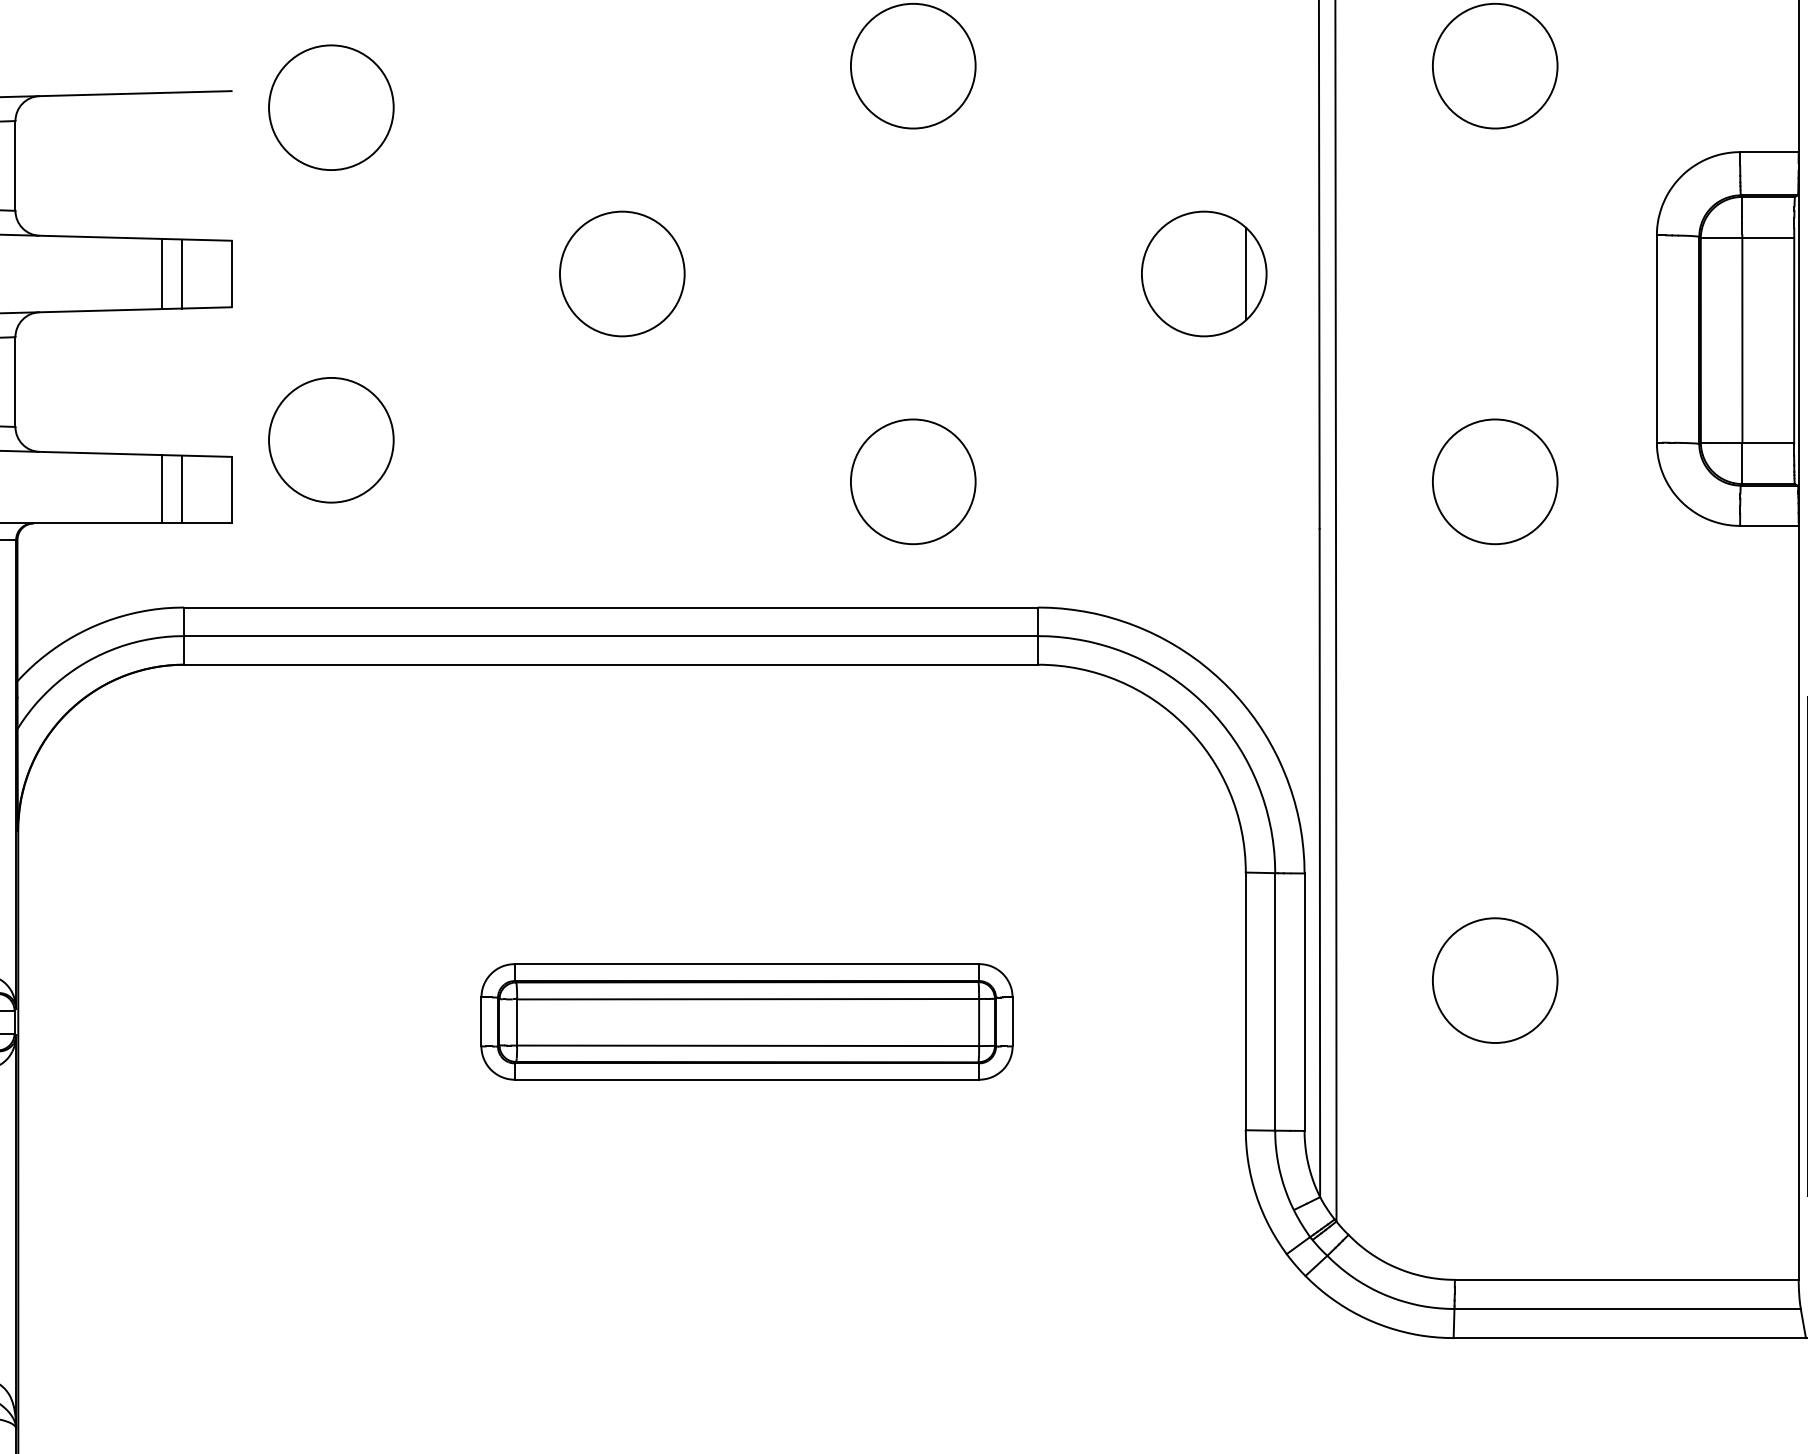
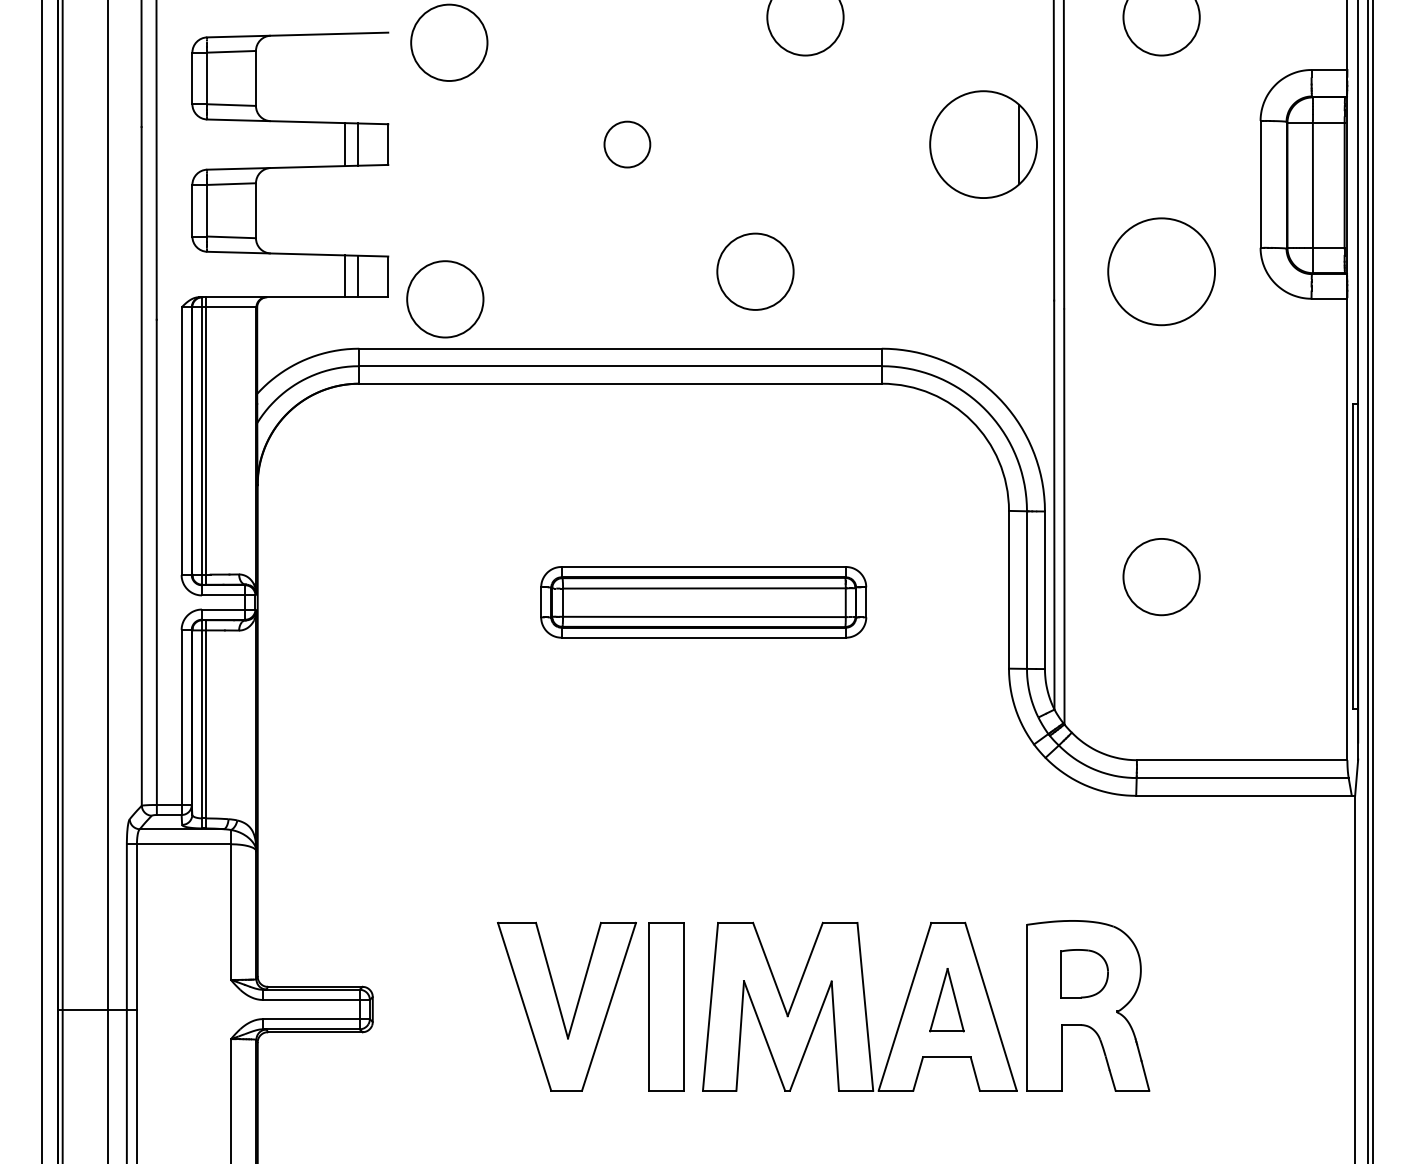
circle: (622, 273) -> (627, 144), size x0.6
part: (1204, 273) -> (983, 144), size x1.4
circle: (331, 440) -> (445, 299), moved
circle: (913, 481) -> (755, 271), moved
circle: (1494, 481) -> (1161, 271), size x1.4

